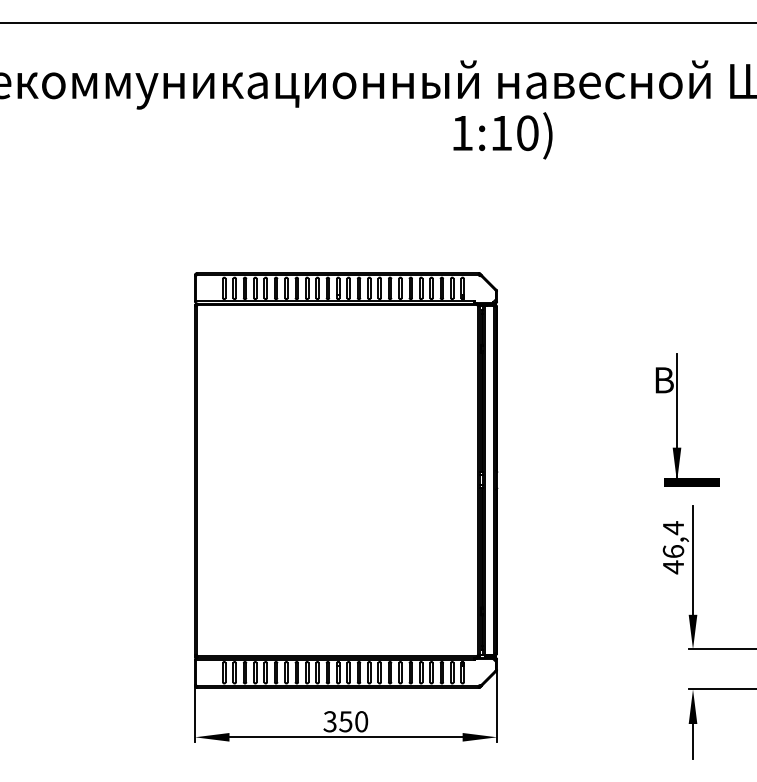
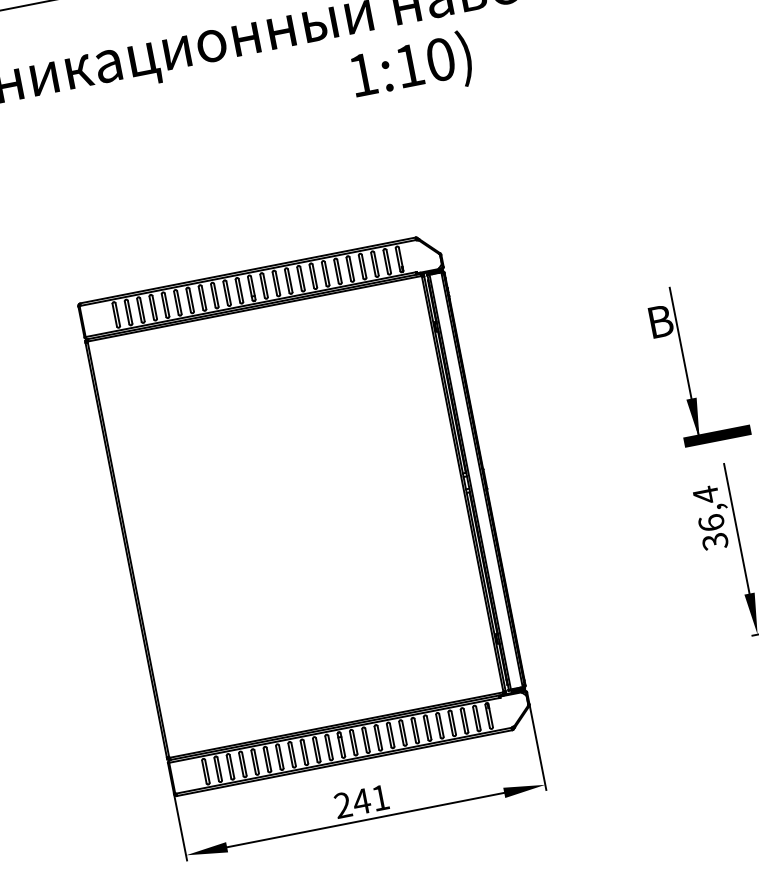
text: (673, 567) -> (715, 541), 46,4 -> 36,4
text: (345, 721) -> (361, 801), 350 -> 241

